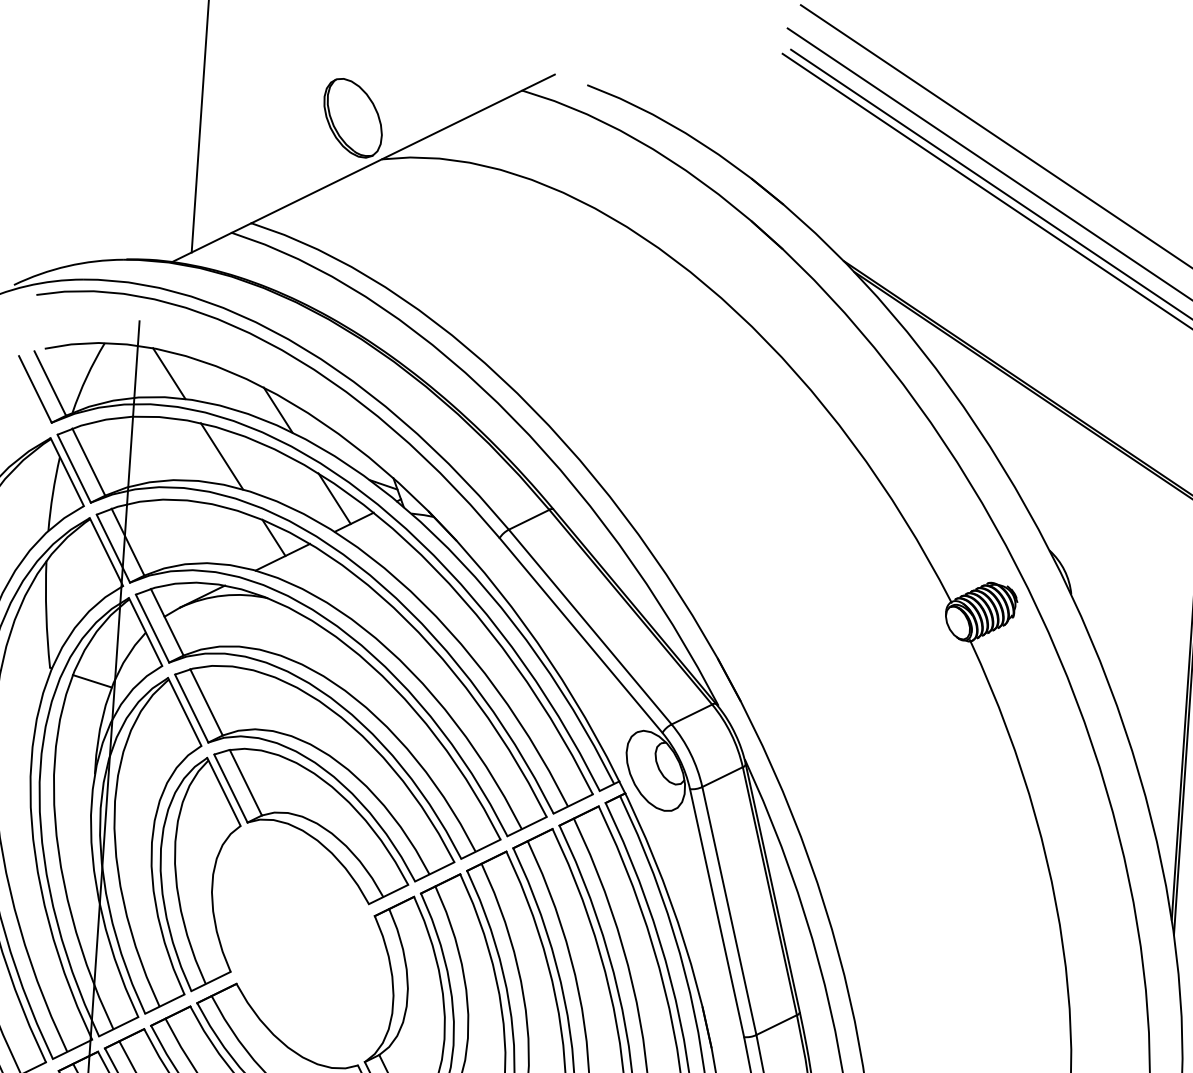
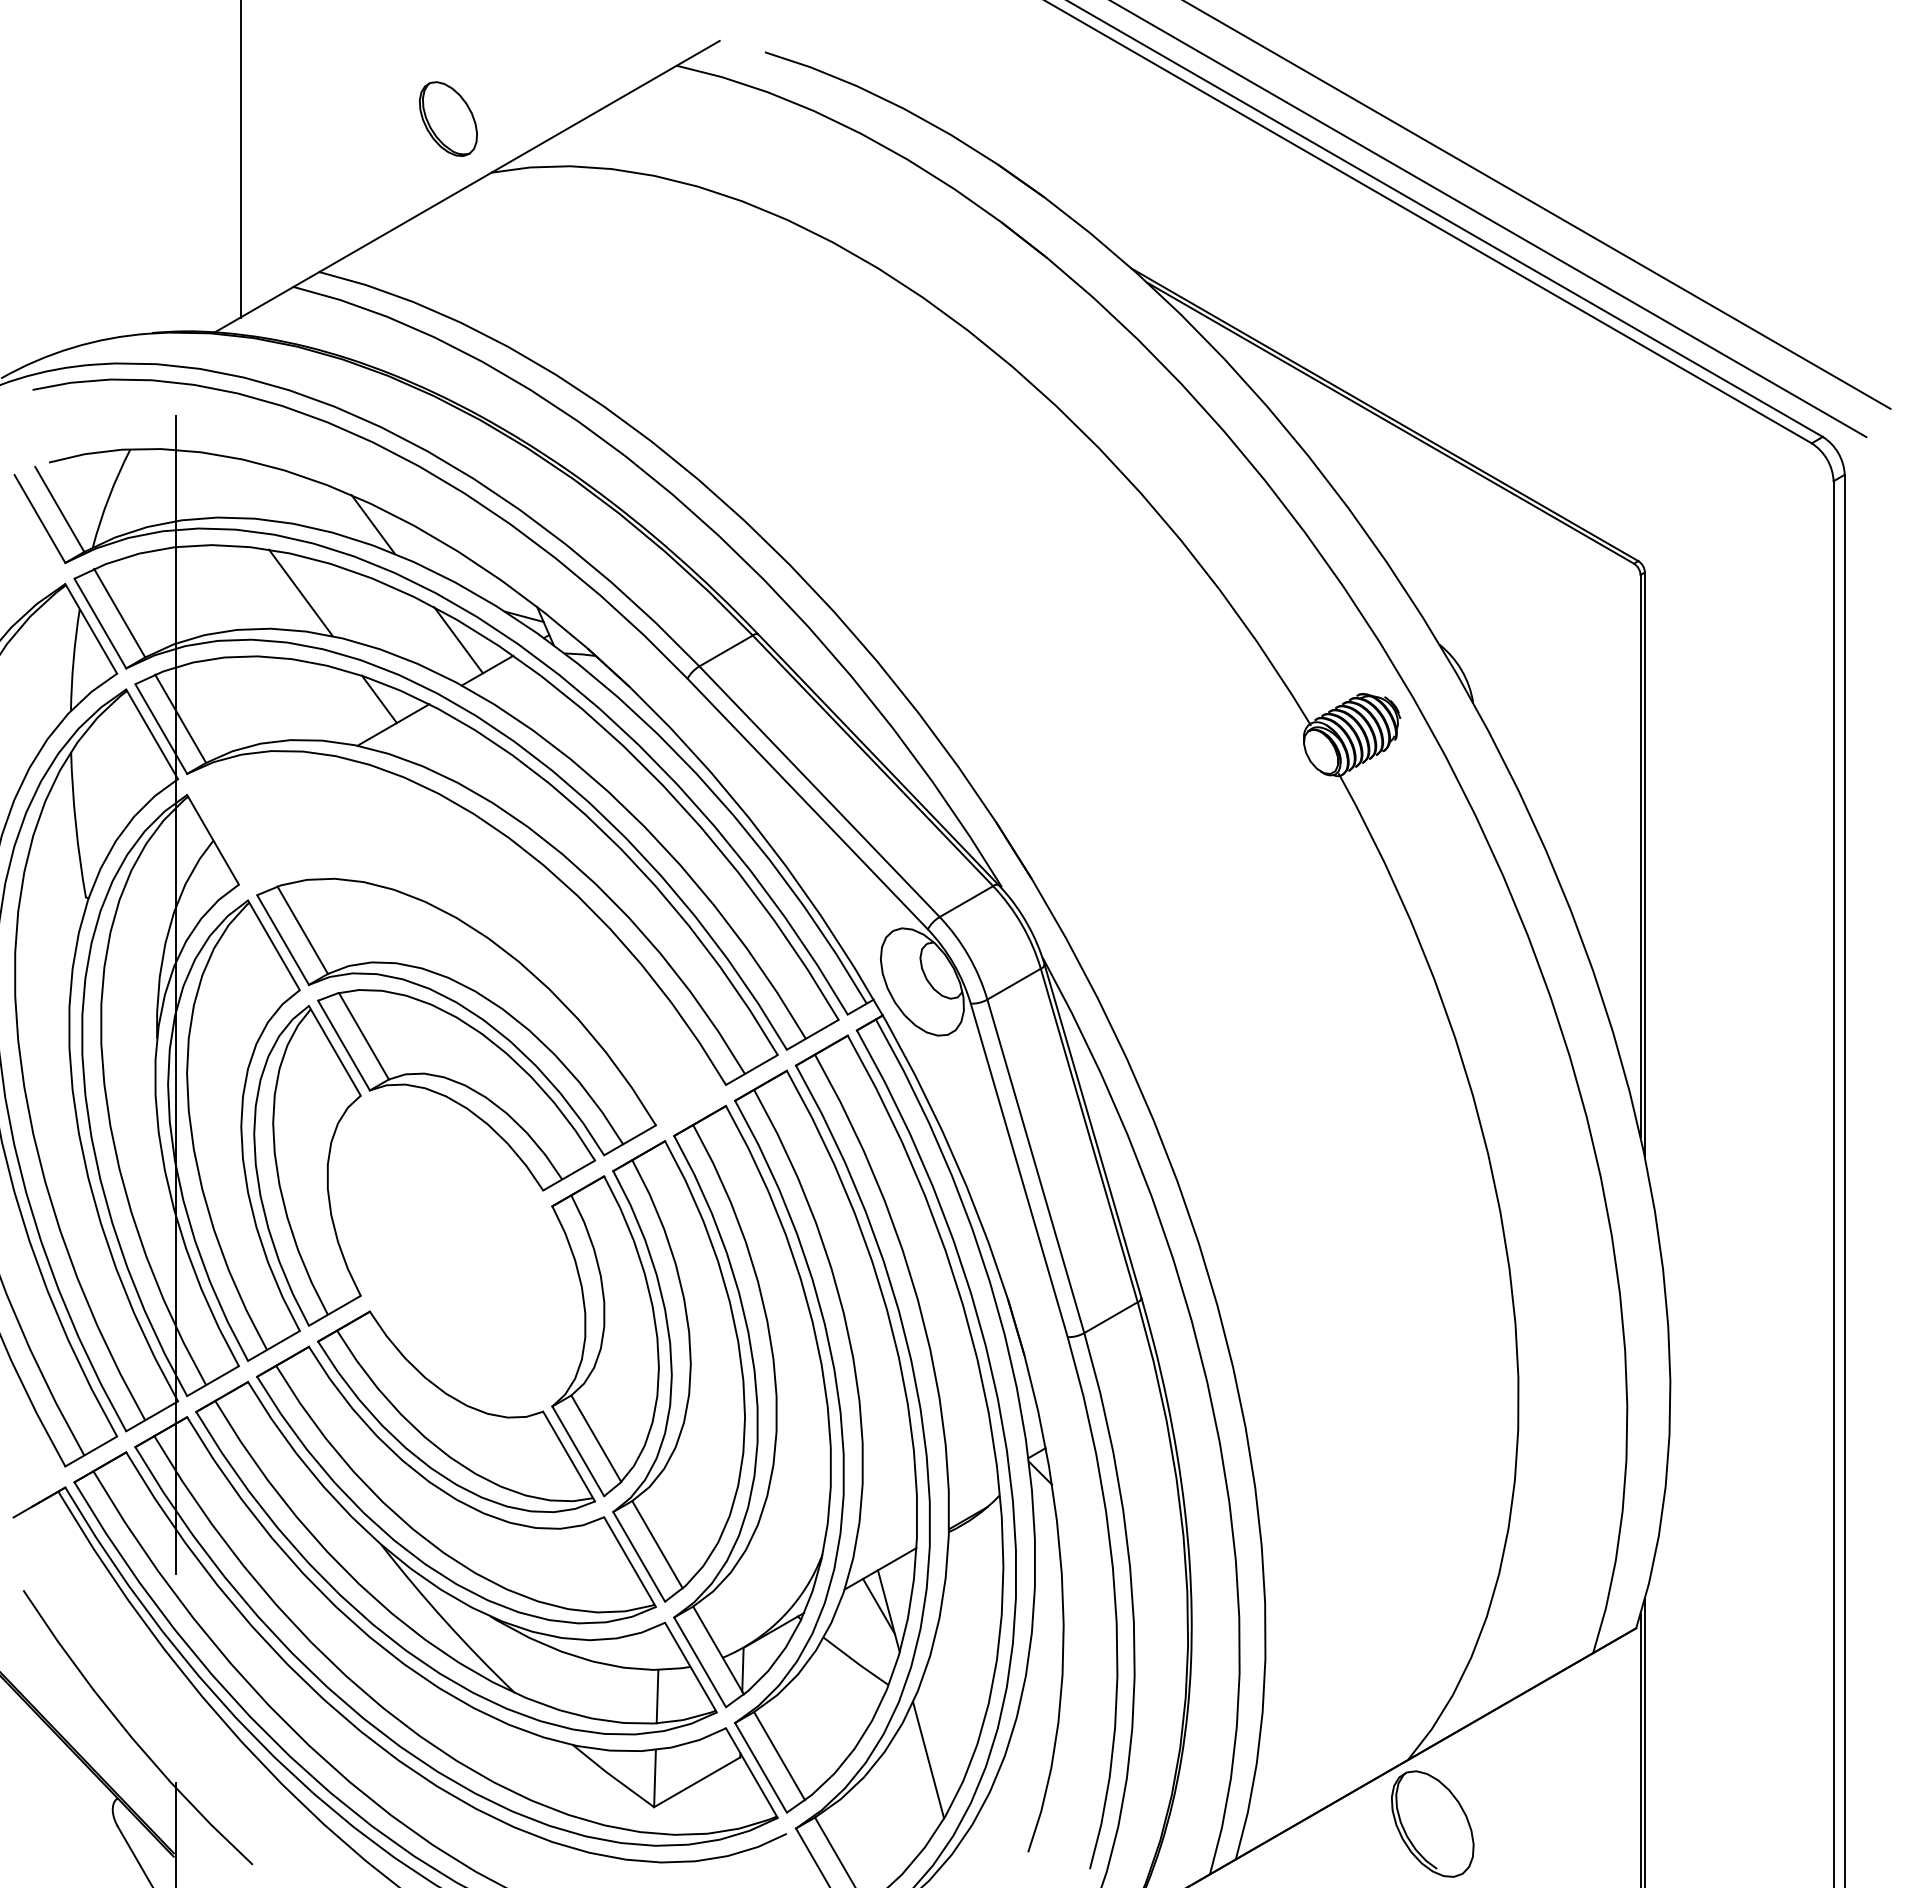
part: (353, 117) -> (448, 118), size x0.7
line: (168, 373) -> (220, 484), removed
line: (92, 680) -> (144, 911), removed
part: (332, 700) -> (474, 915), removed

